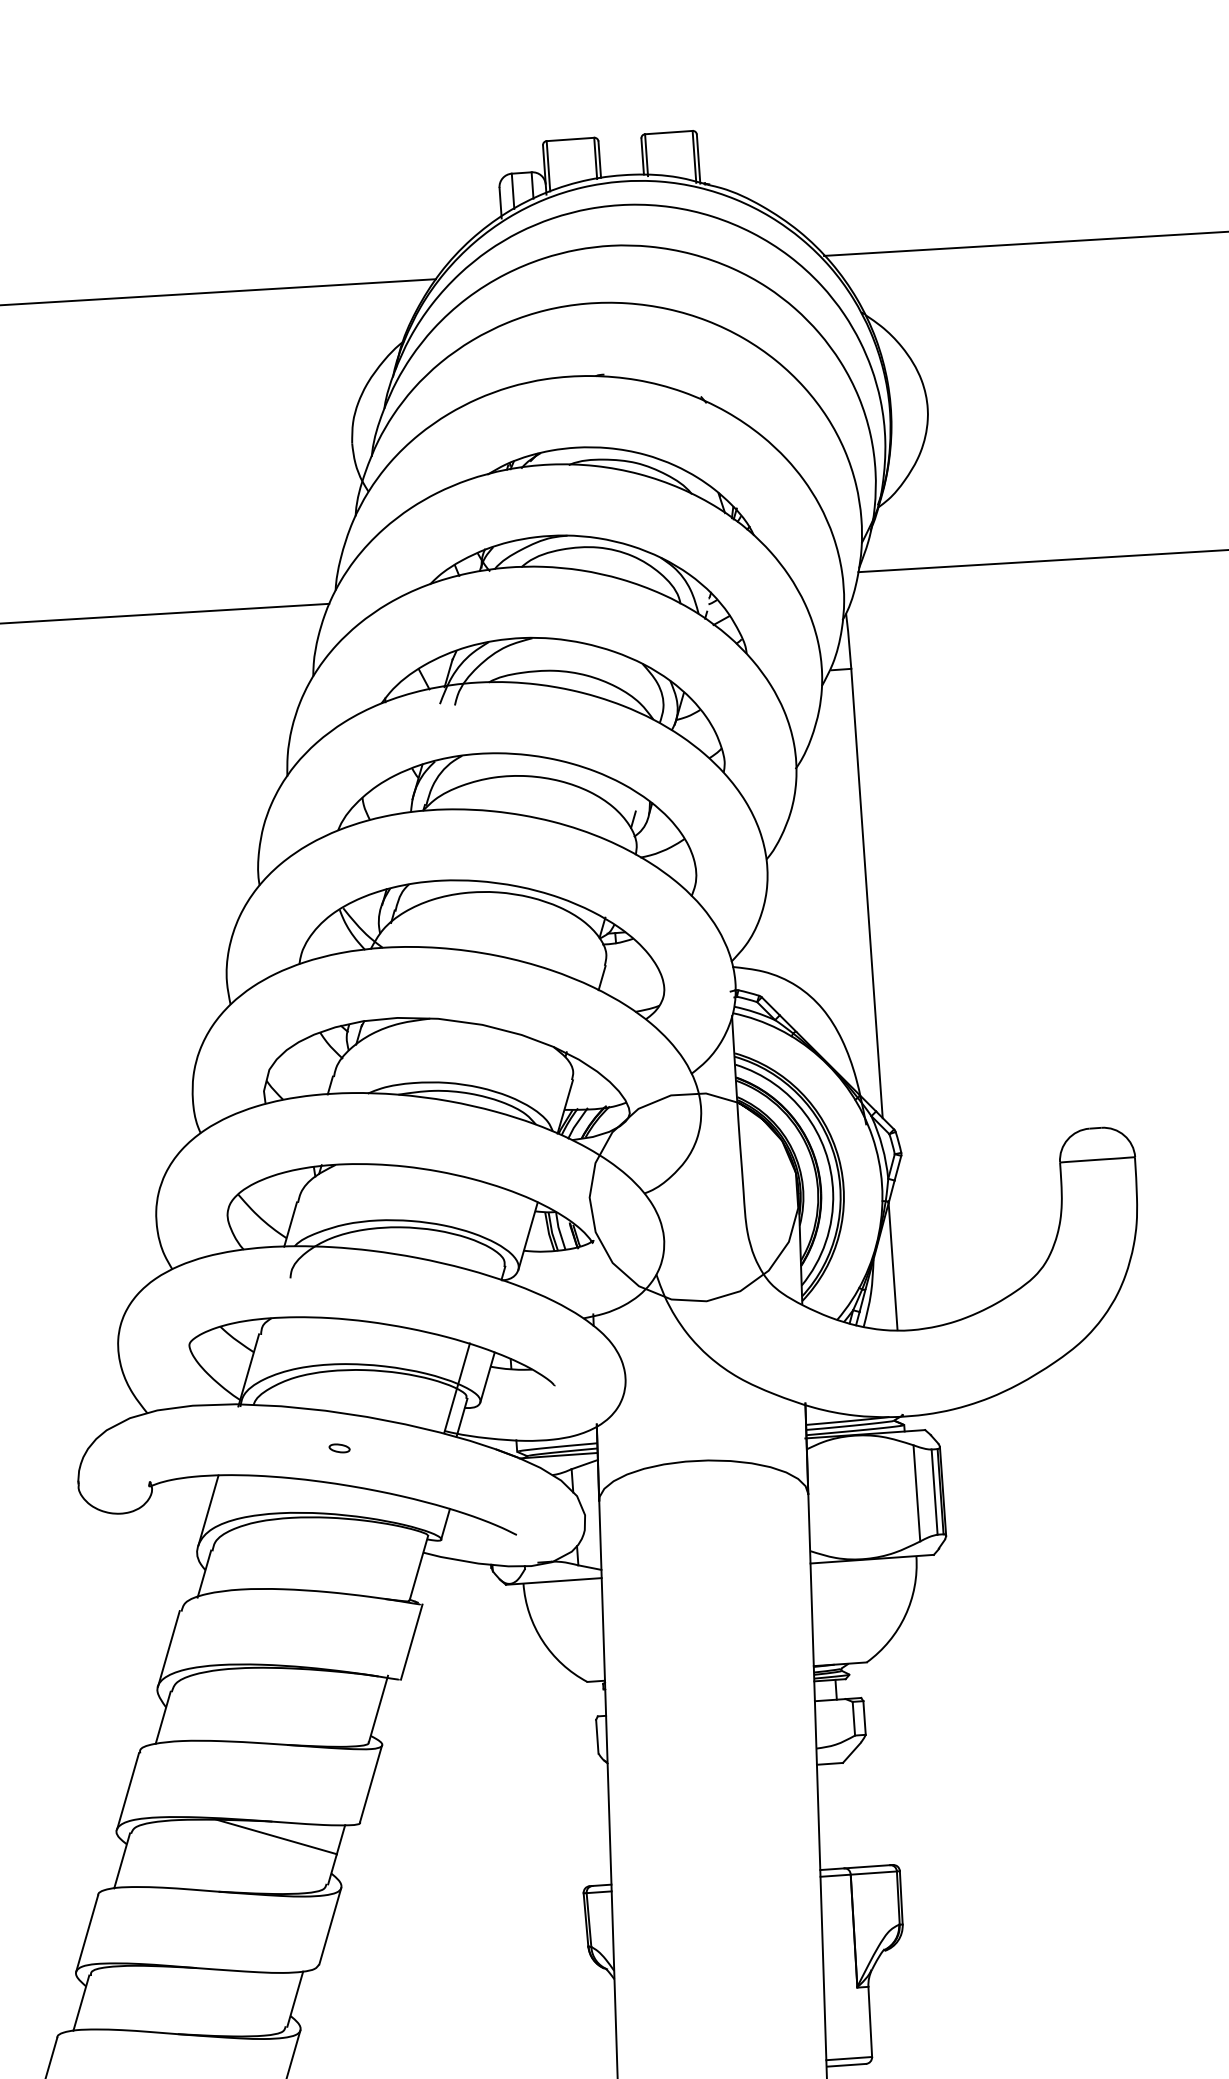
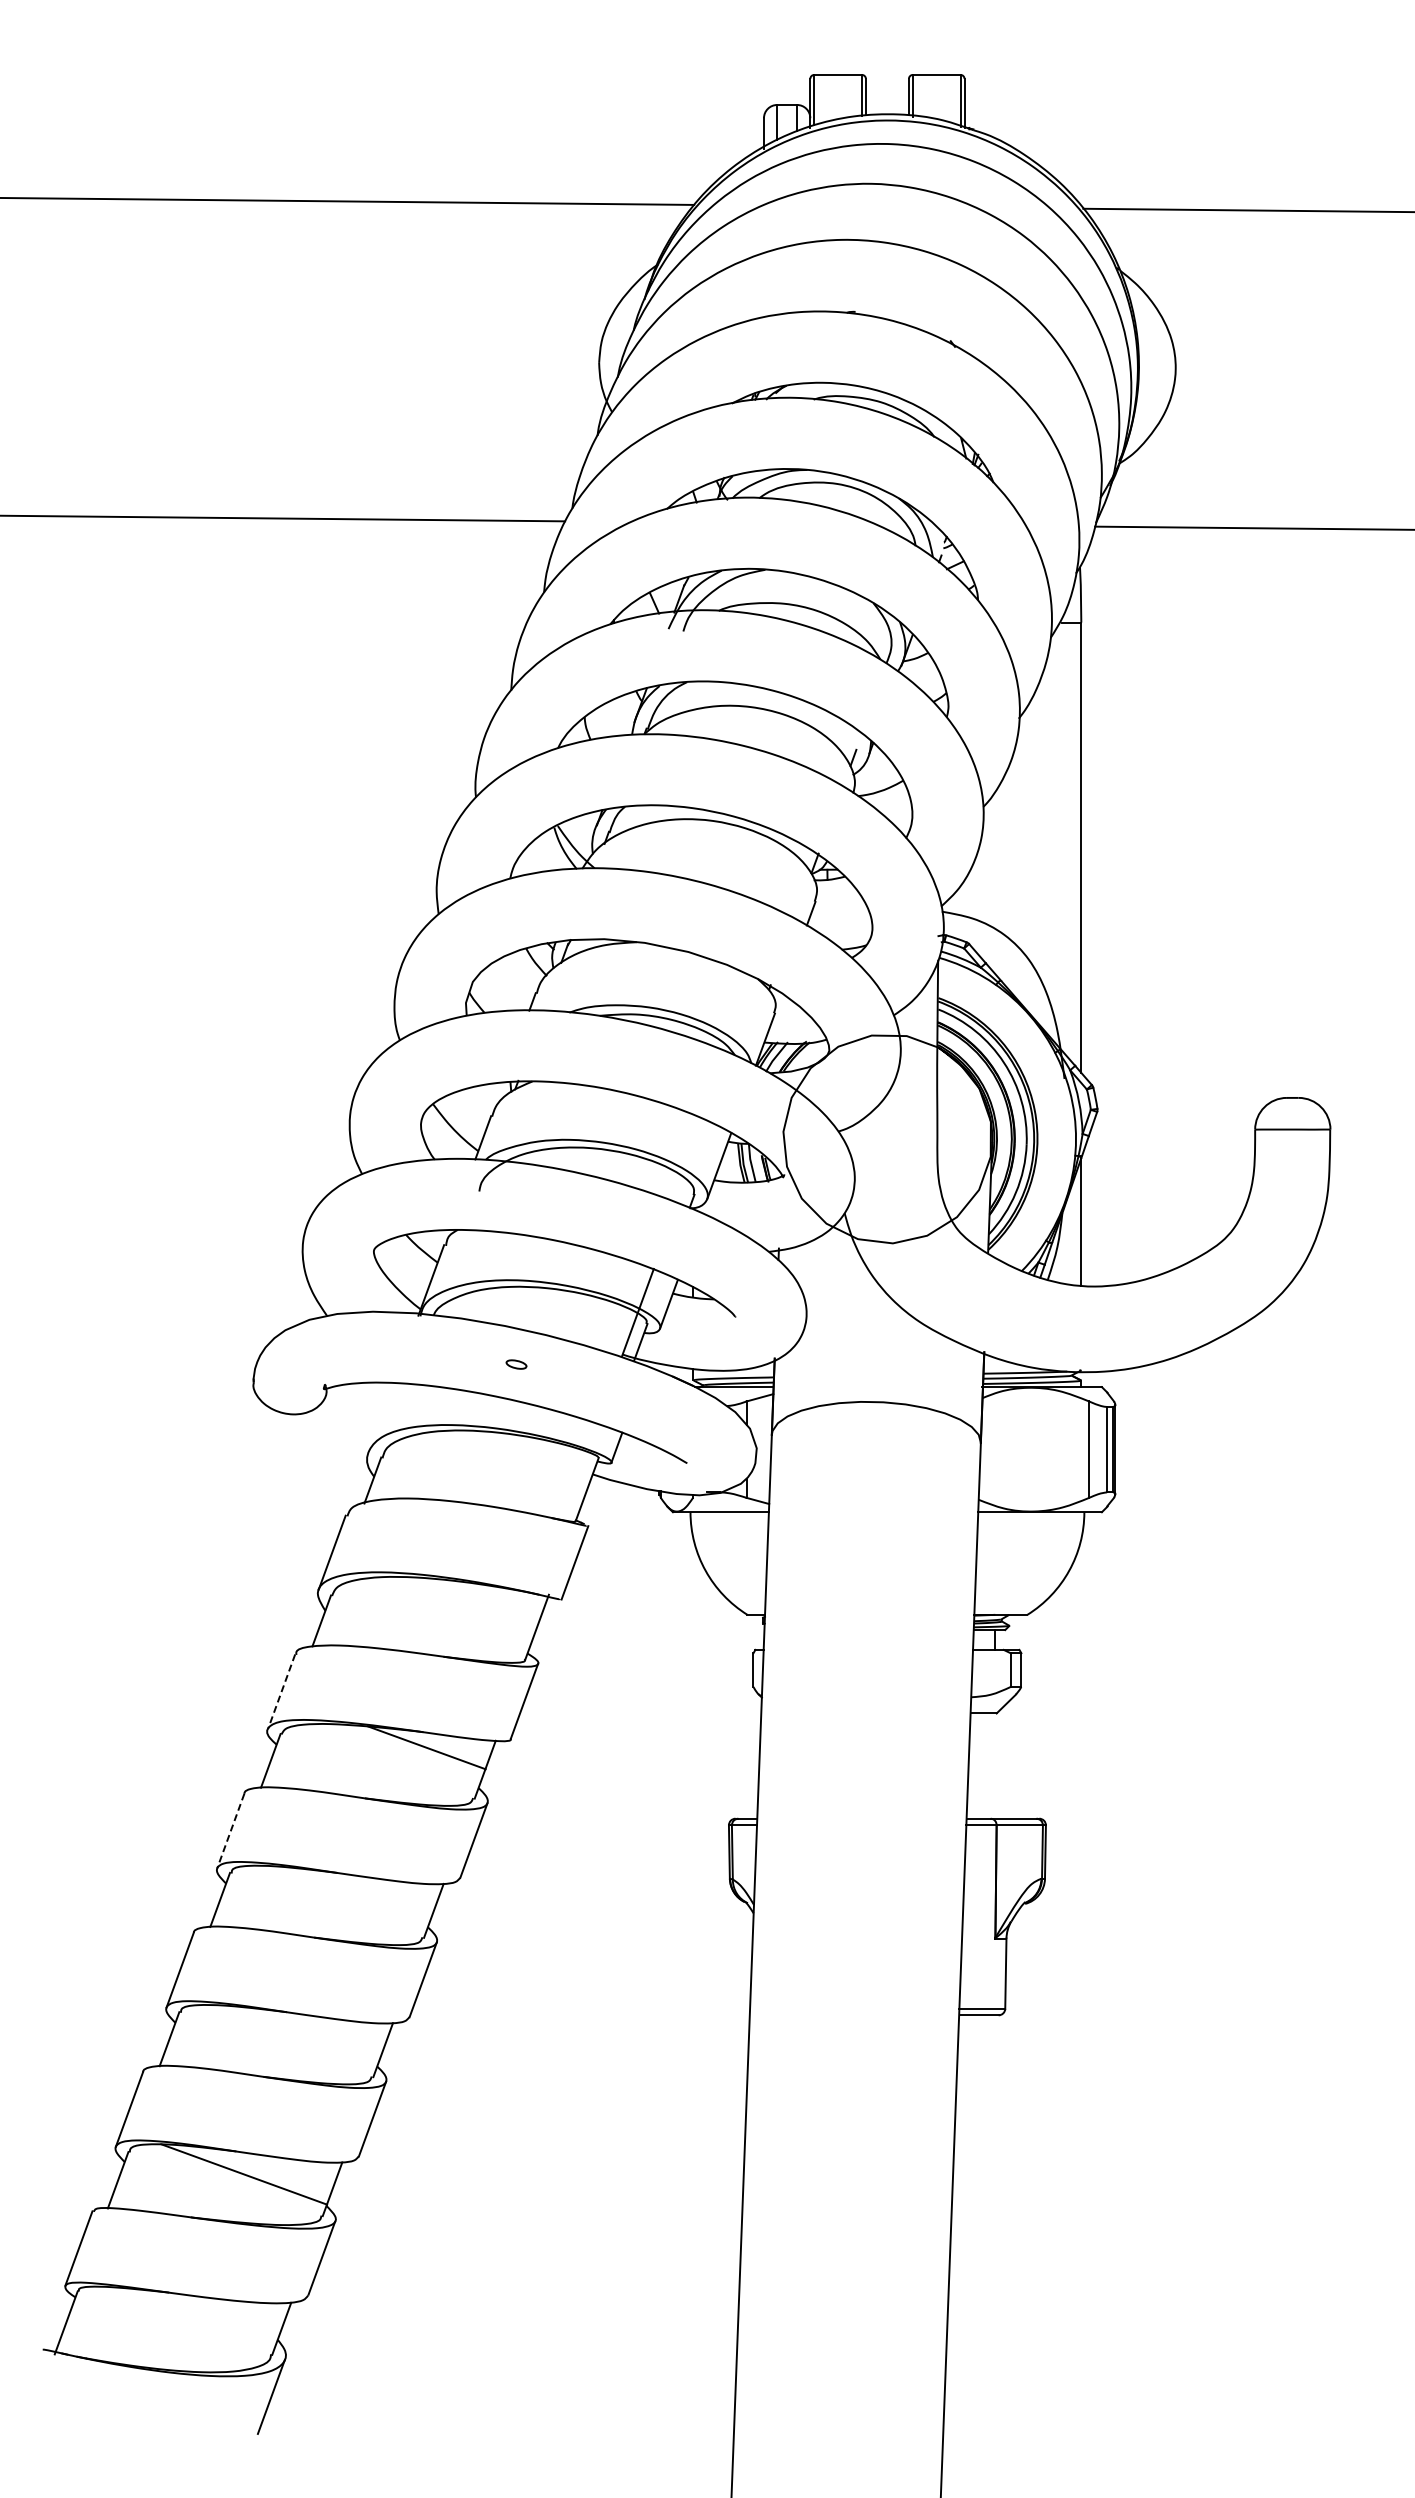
line: (207, 1510) -> (380, 1417), removed
line: (127, 1790) -> (281, 1691), solid -> dashed
line: (86, 1934) -> (230, 1831), solid -> dashed

